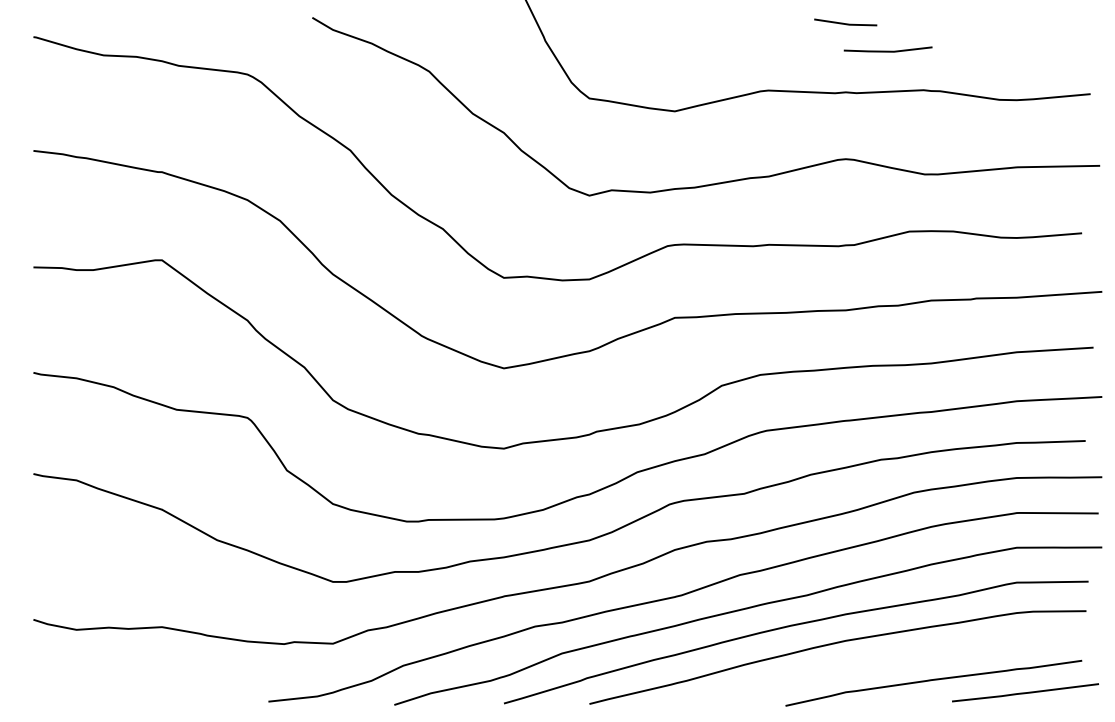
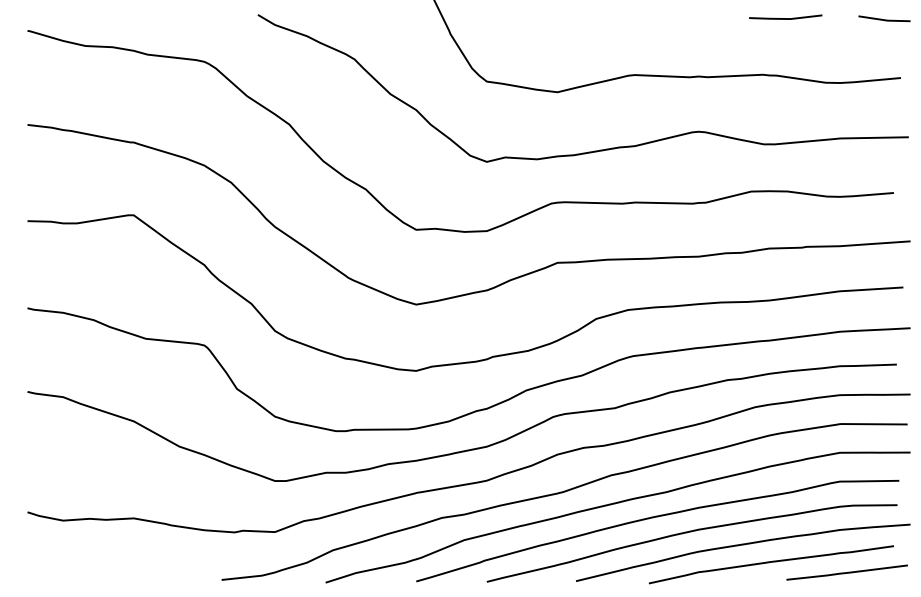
line: (845, 23) -> (884, 19), moved
line: (887, 50) -> (785, 18), moved
curve: (896, 660) -> (740, 545), added

